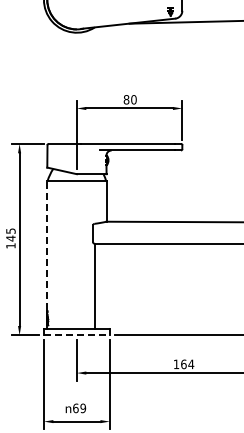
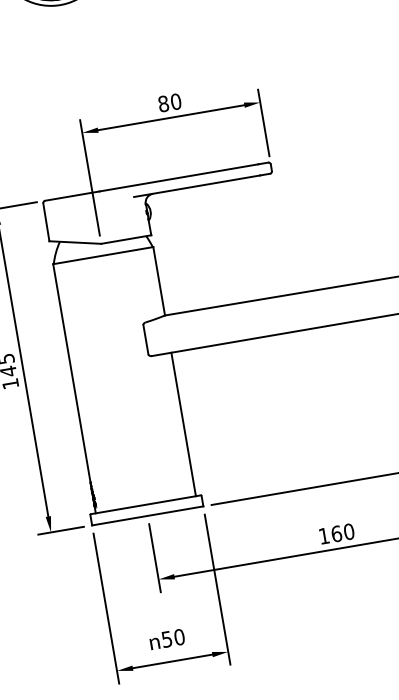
line: (47, 245) -> (72, 372), dashed -> solid
line: (94, 285) -> (183, 423), moved
line: (76, 335) -> (147, 516), dashed -> solid
text: (191, 364) -> (349, 531), 164 -> 160
text: (79, 408) -> (173, 638), 69 -> 50

